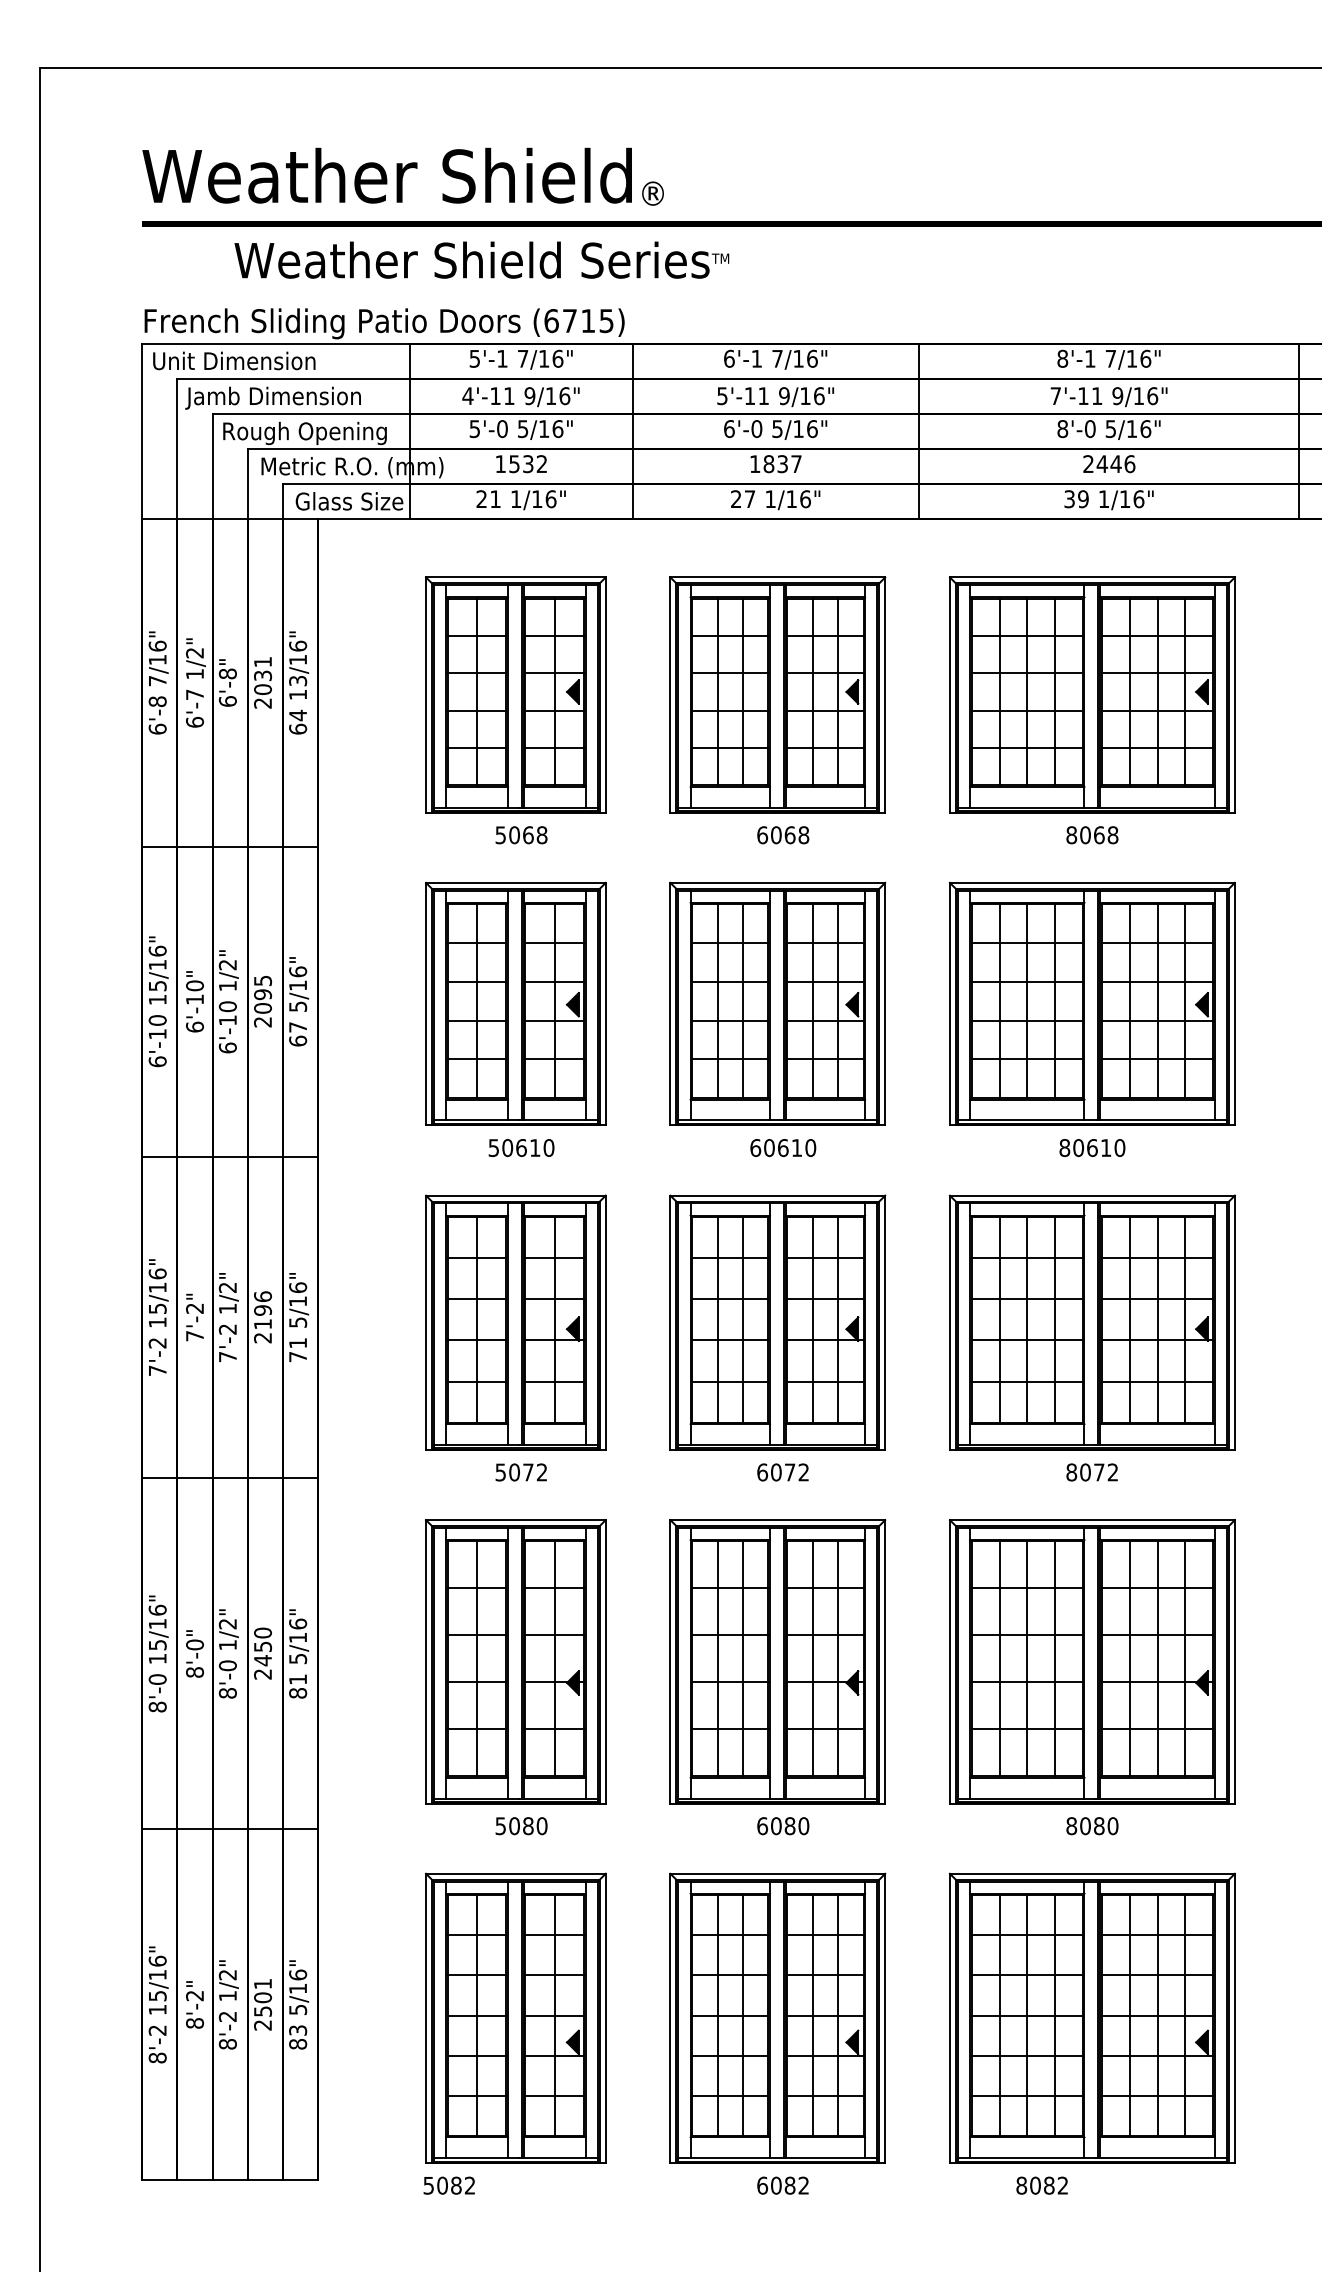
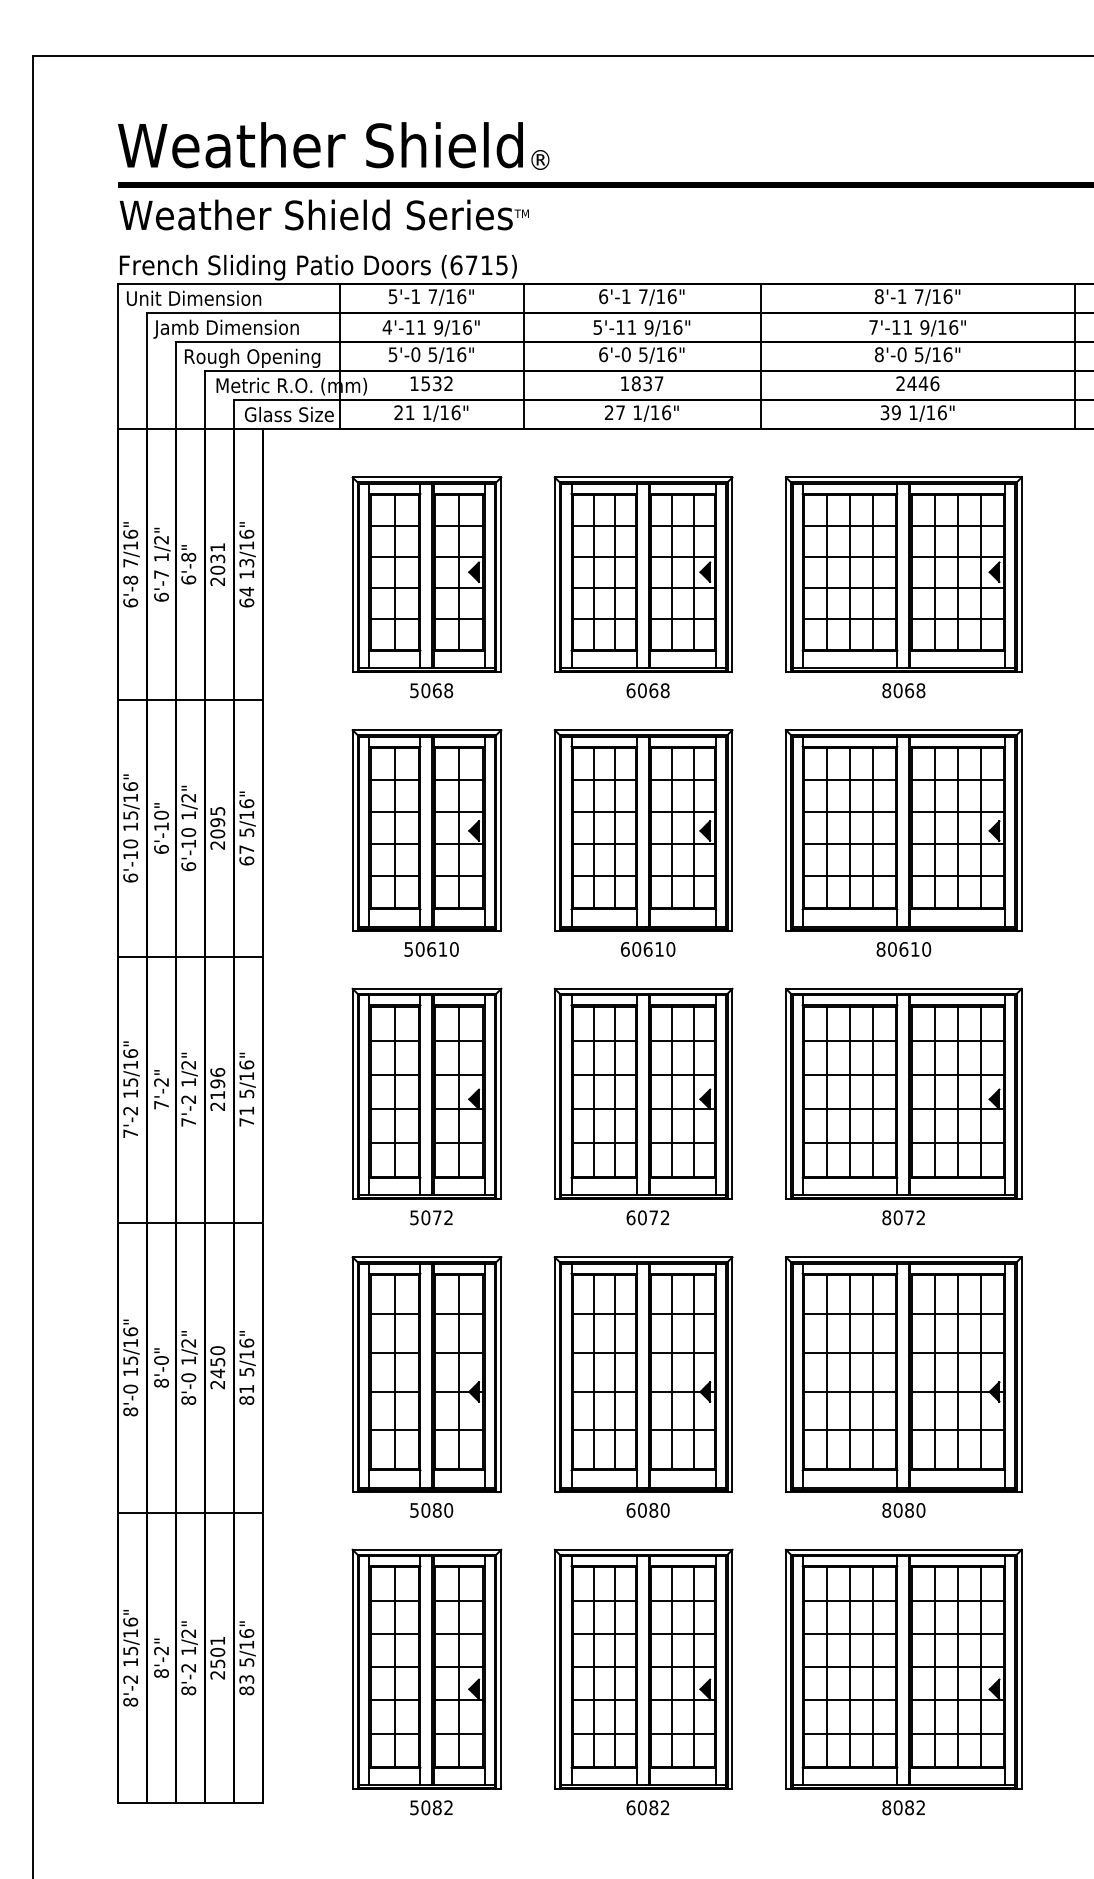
text: (481, 259) -> (324, 214), moved
text: (448, 2185) -> (430, 1807), moved
text: (1041, 2185) -> (903, 1807), moved

